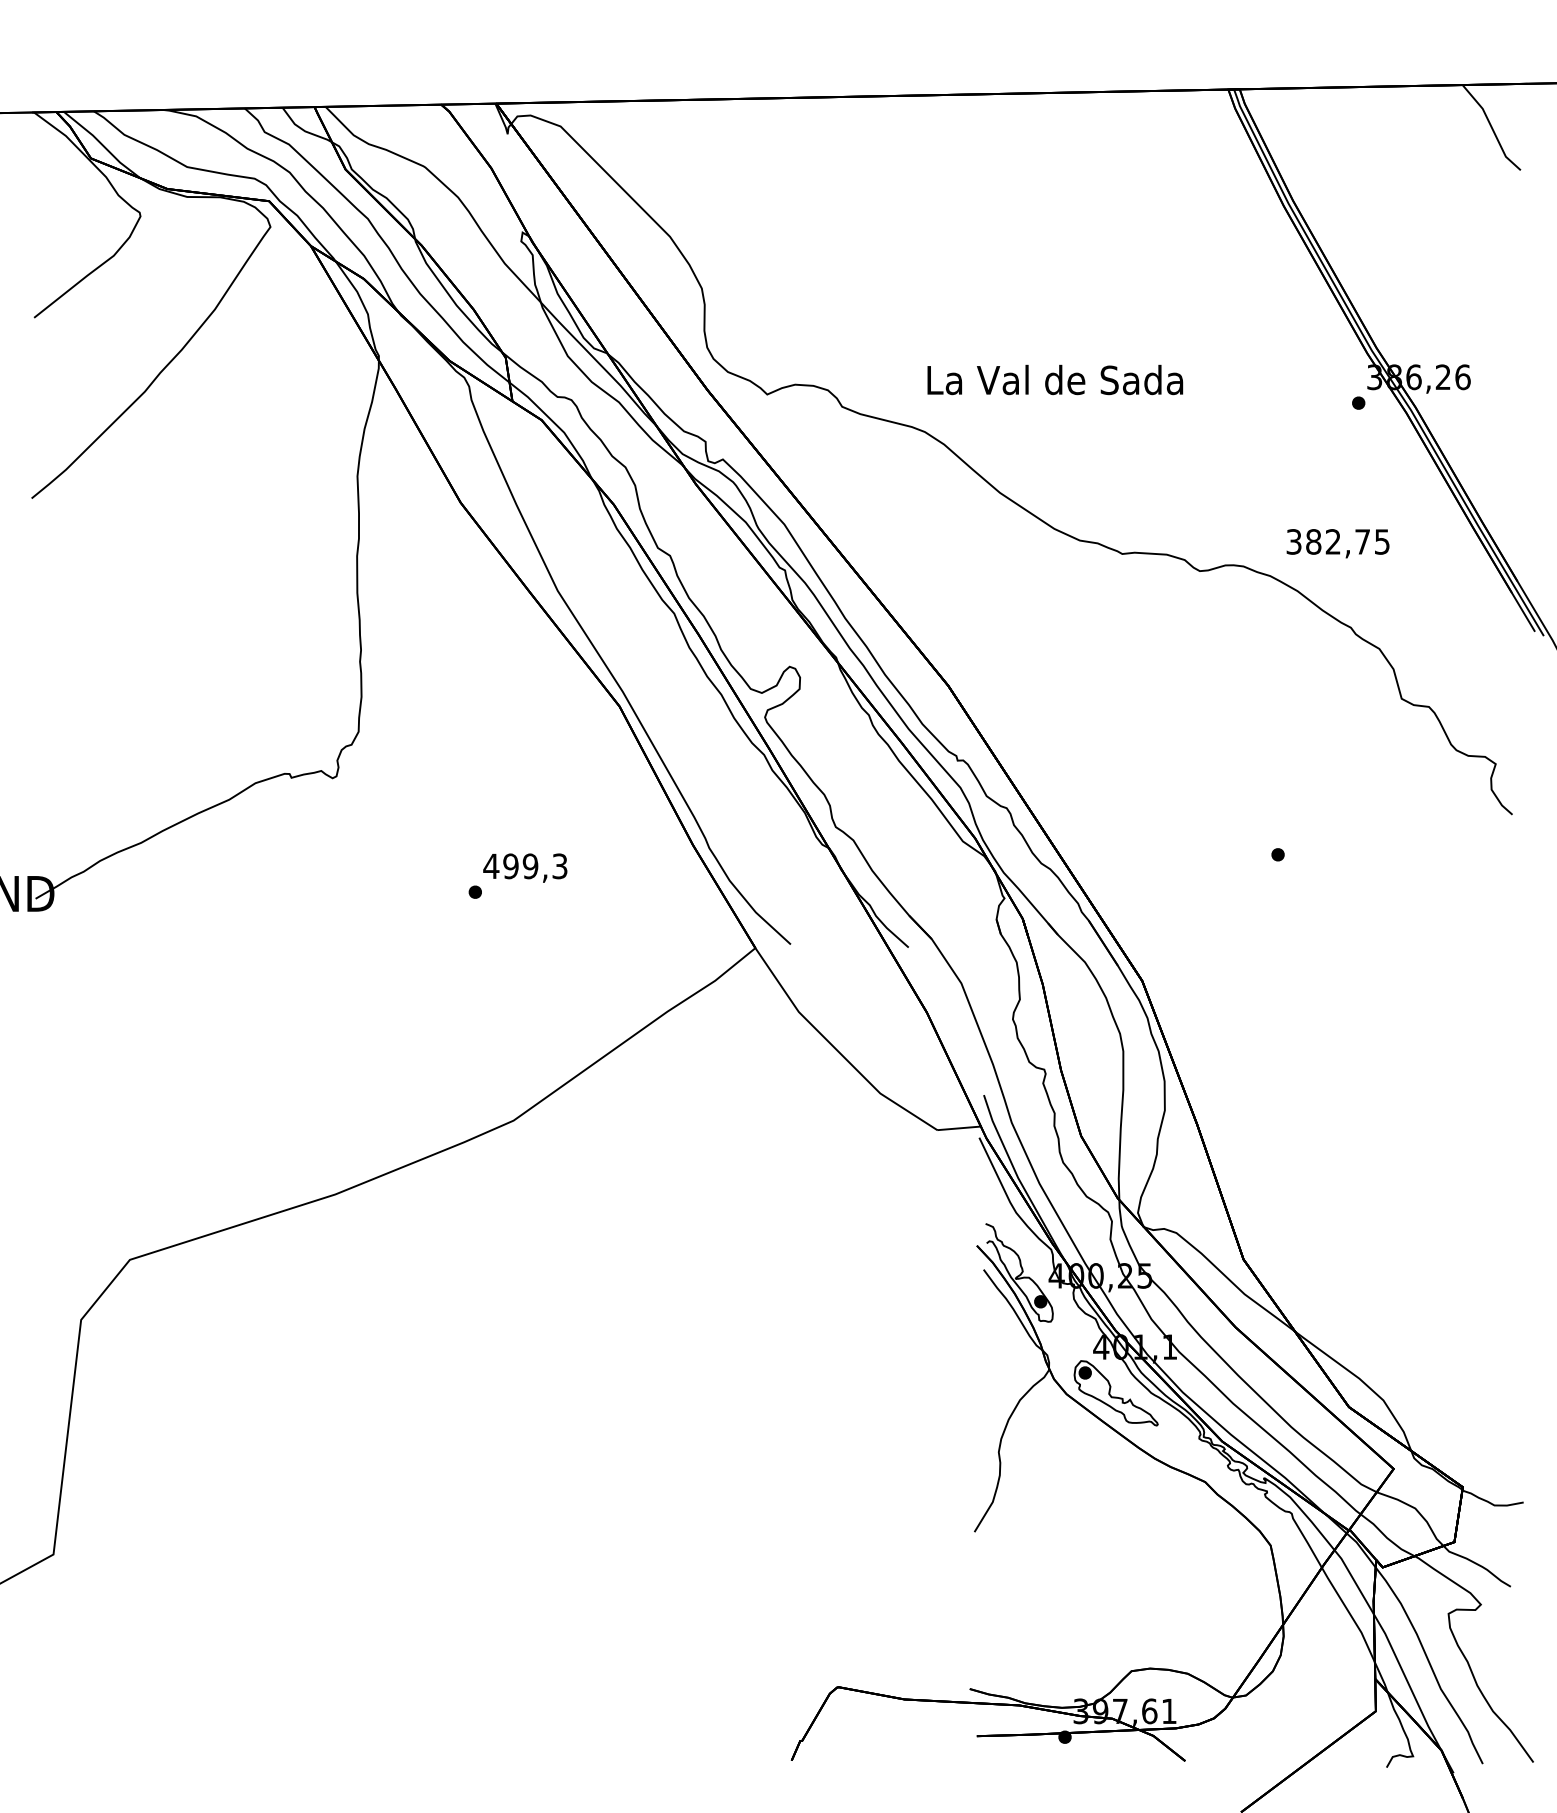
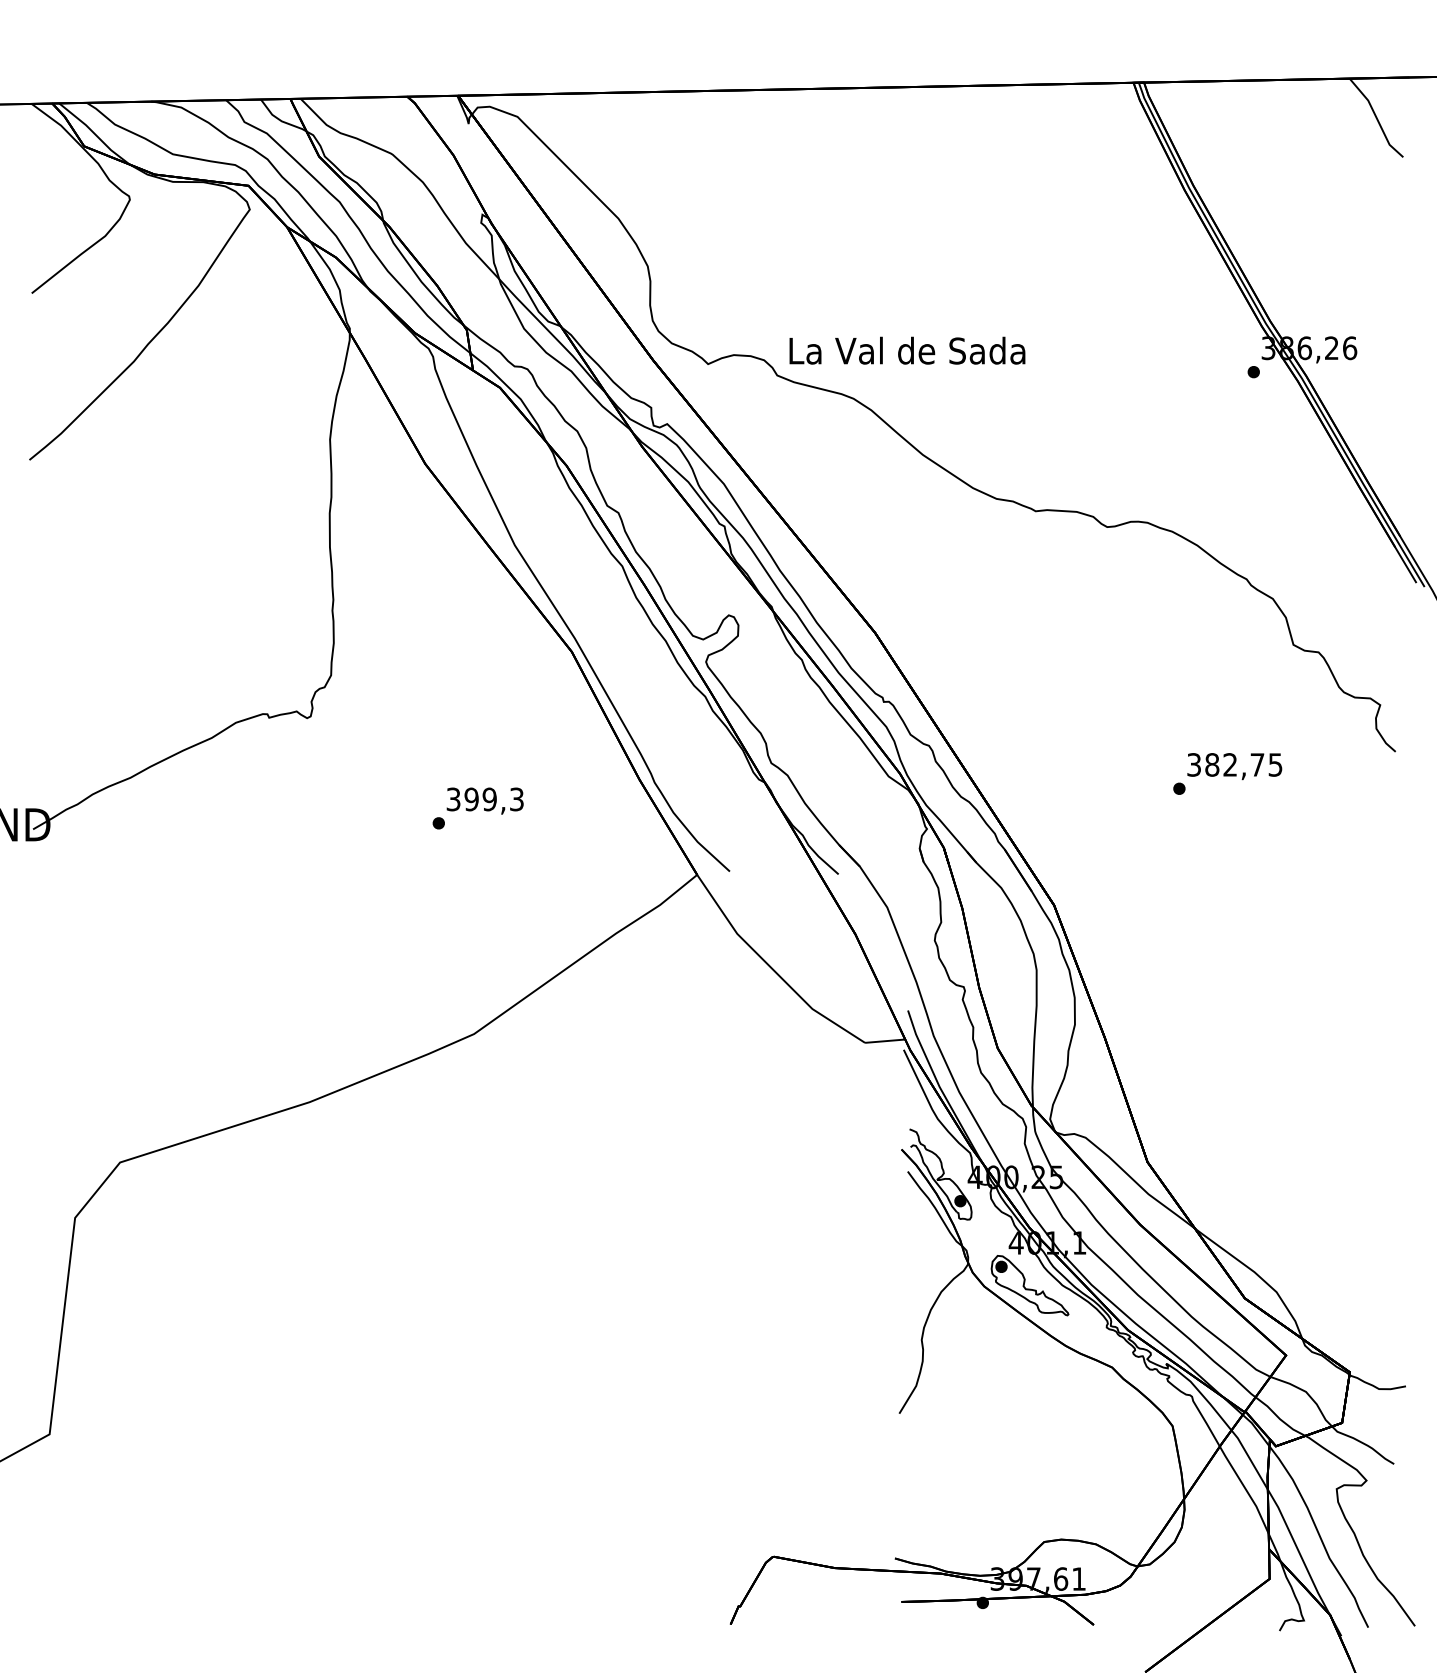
text: (1055, 379) -> (907, 350), moved
text: (1337, 543) -> (1234, 766), moved
text: (491, 866) -> (453, 799), 499,3 -> 399,3

